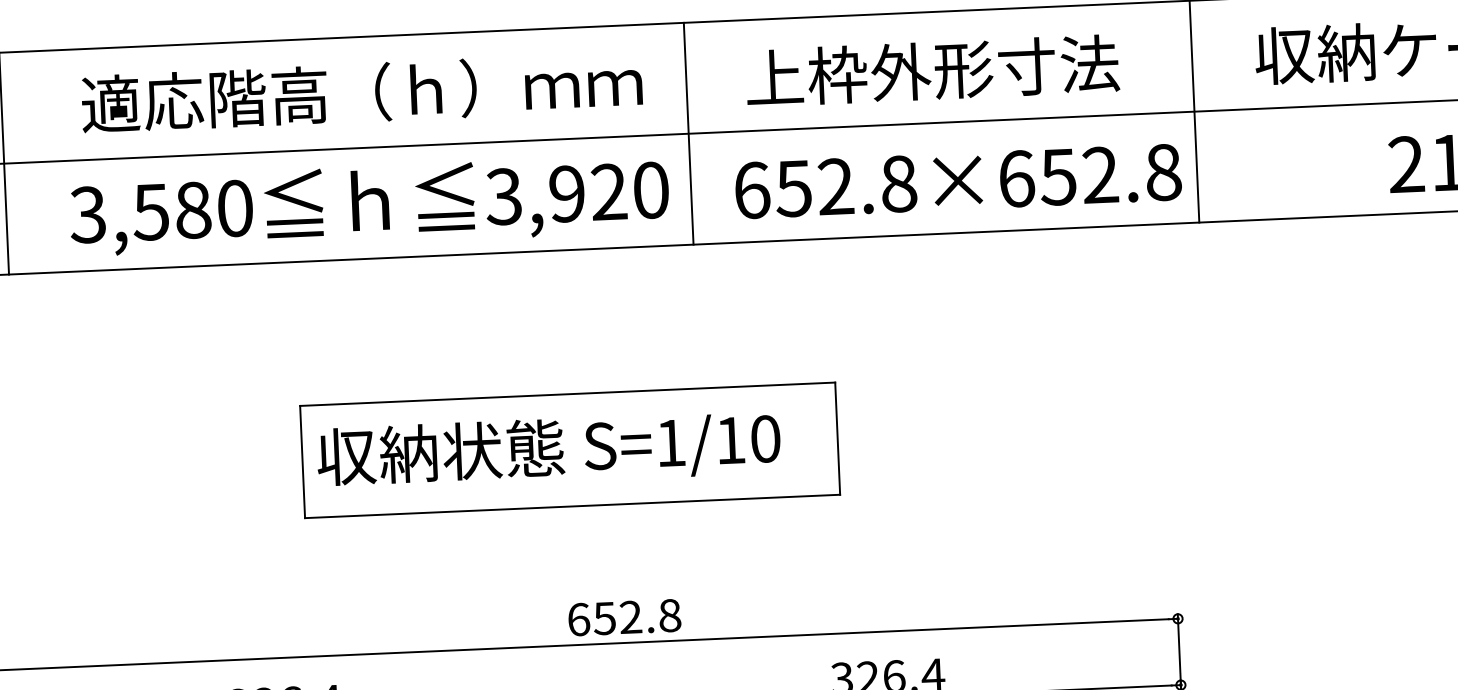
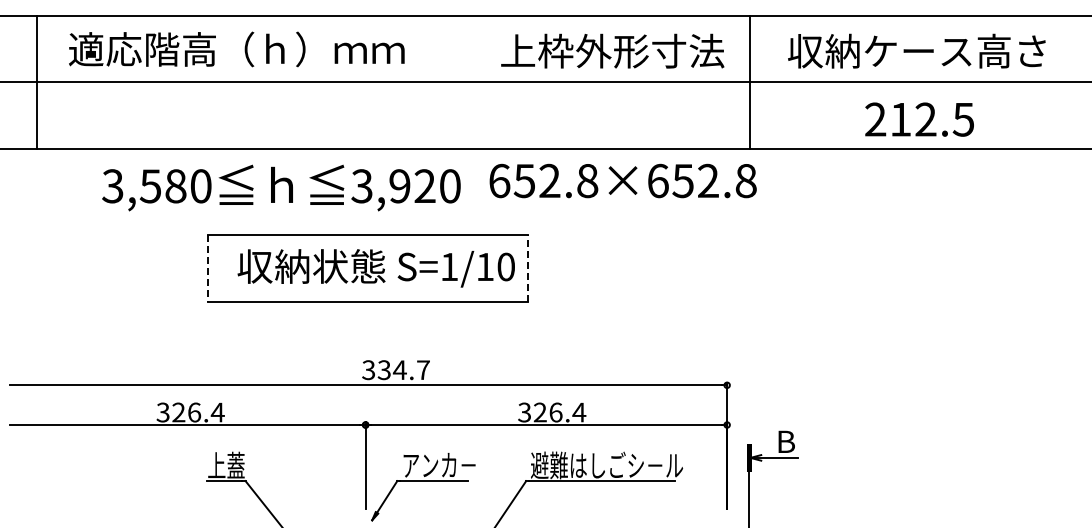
text: (932, 69) -> (612, 50), moved
text: (361, 92) -> (236, 49), moved
line: (689, 132) -> (447, 81), removed
text: (957, 180) -> (622, 180), moved
text: (369, 204) -> (281, 187), moved
line: (837, 438) -> (528, 268), solid -> dashed
text: (547, 451) -> (375, 268), moved
line: (302, 461) -> (207, 268), solid -> dashed
text: (623, 618) -> (395, 370), 652.8 -> 334.7

